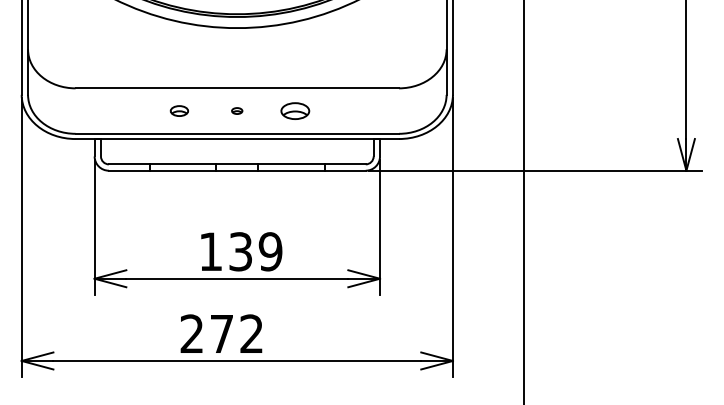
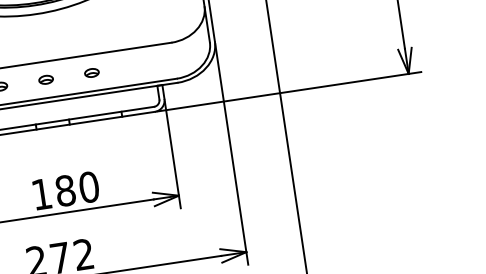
part: (236, 110) -> (45, 79), size x1.67
part: (294, 110) -> (91, 72), size x0.62
text: (255, 251) -> (77, 188), 139 -> 180

